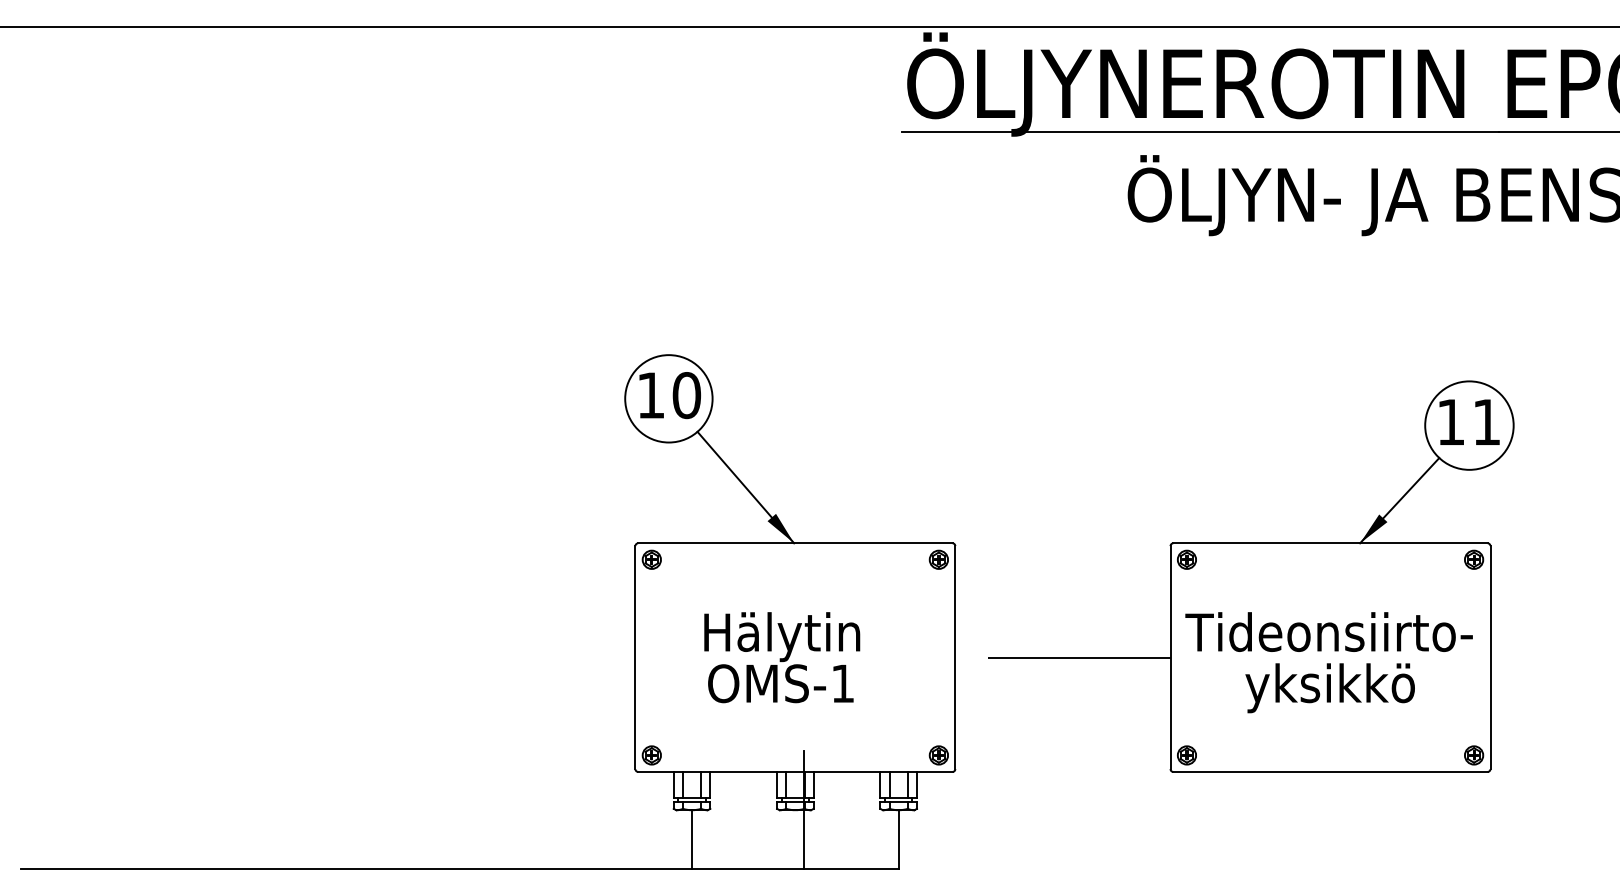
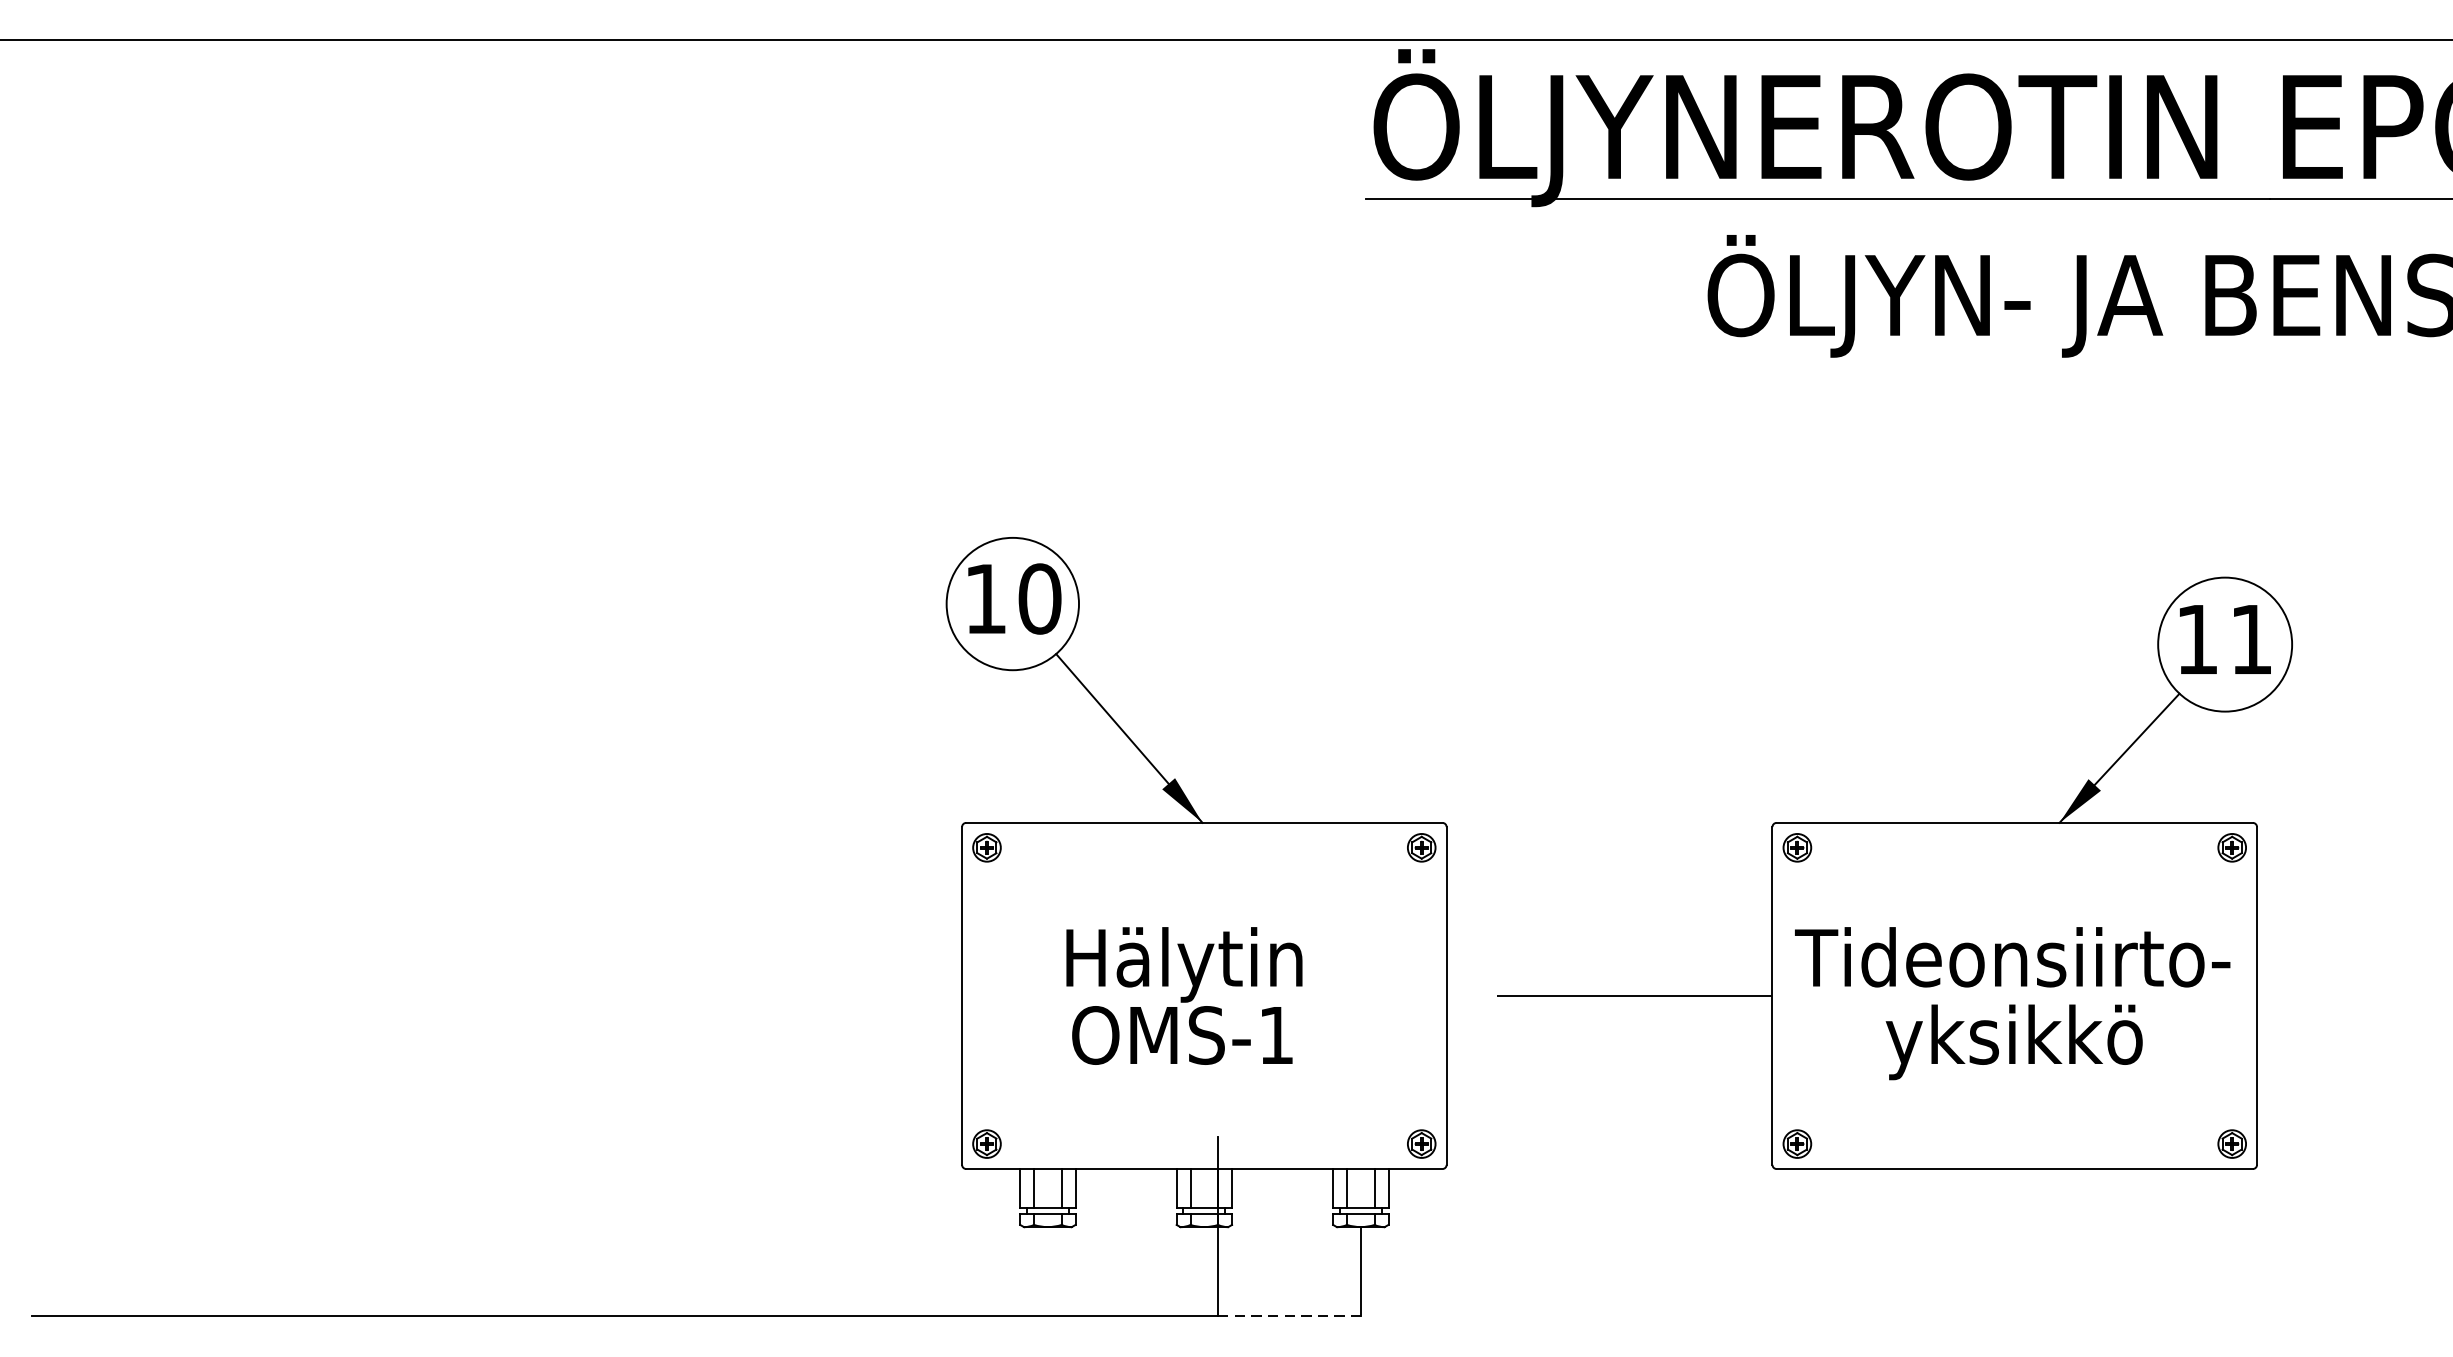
line: (692, 839) -> (1048, 1271), removed
line: (852, 869) -> (1290, 1316), solid -> dashed

